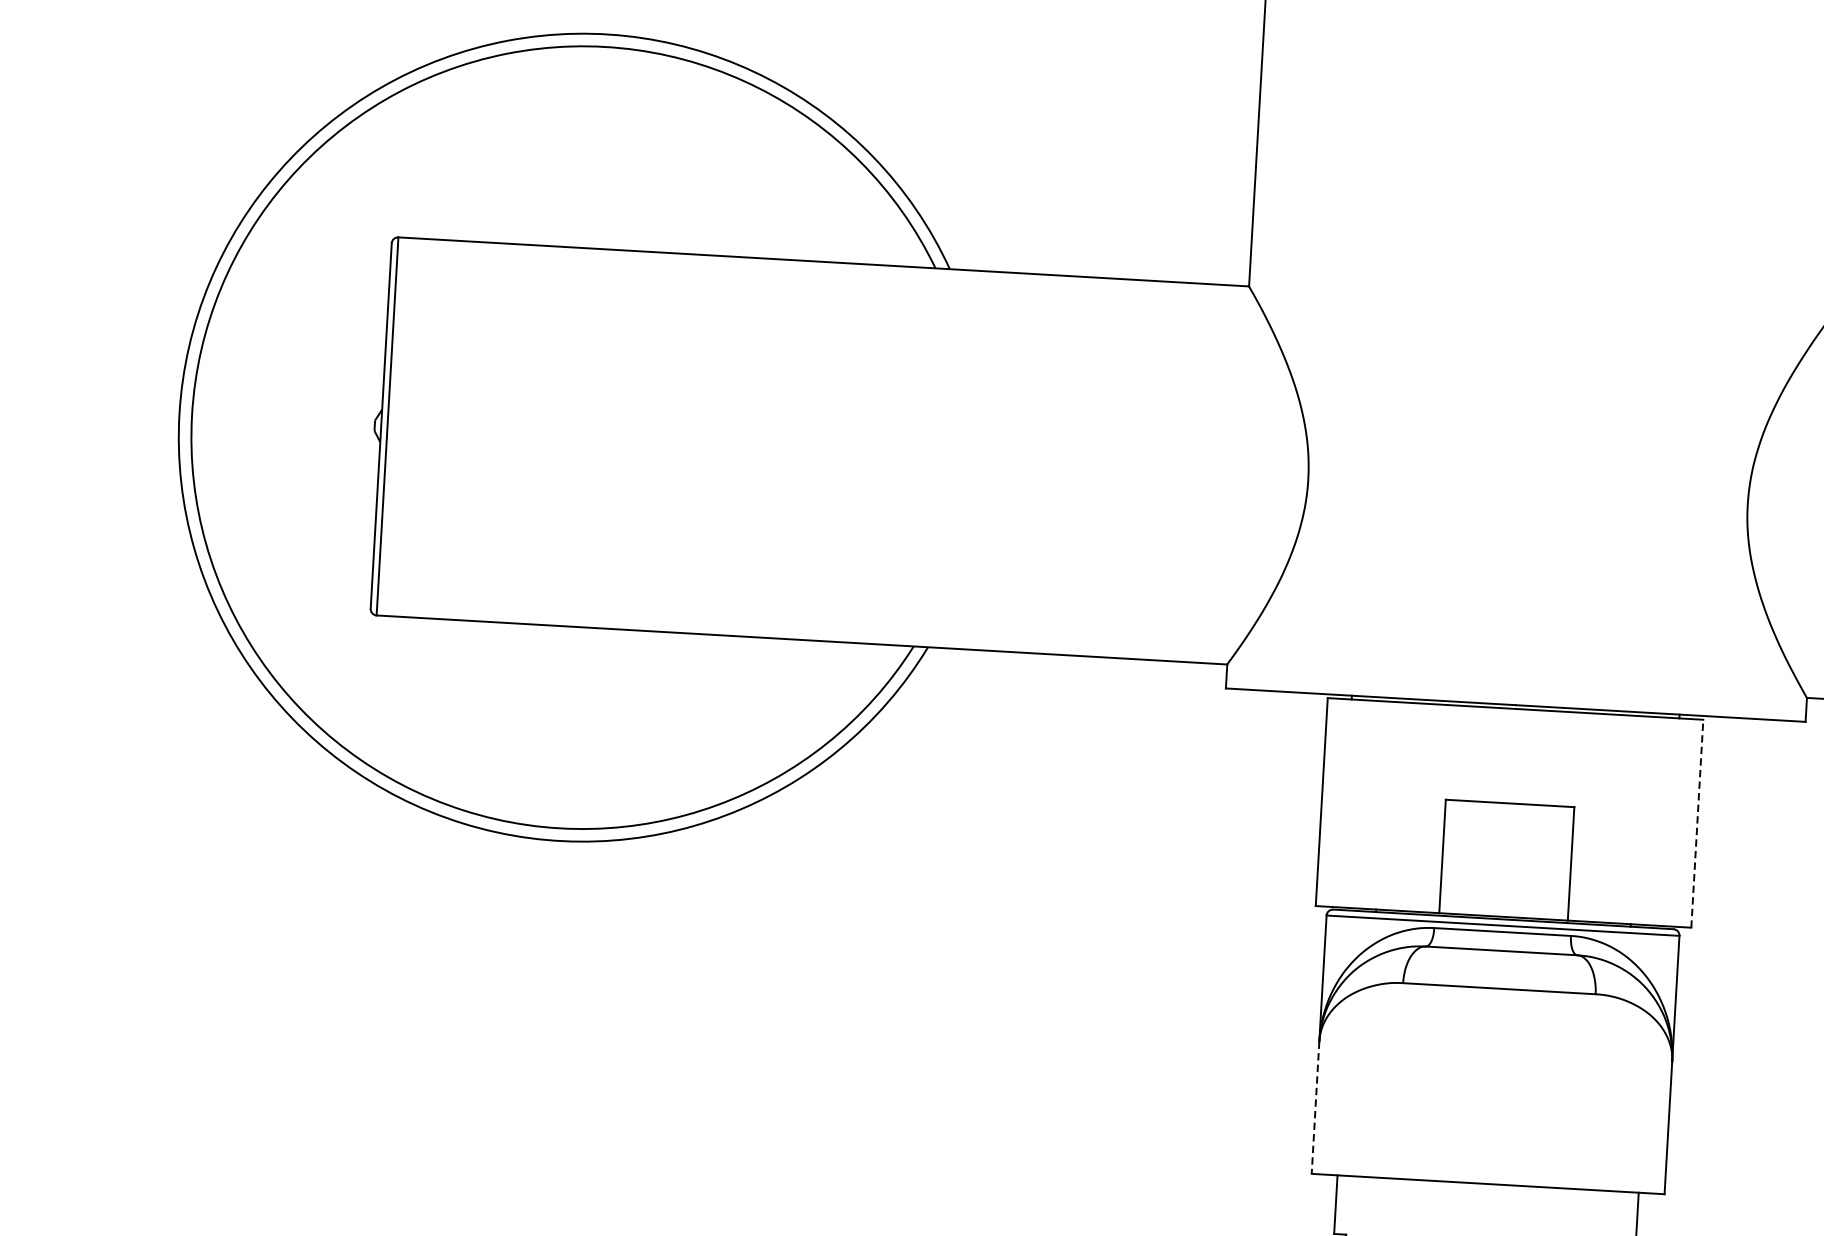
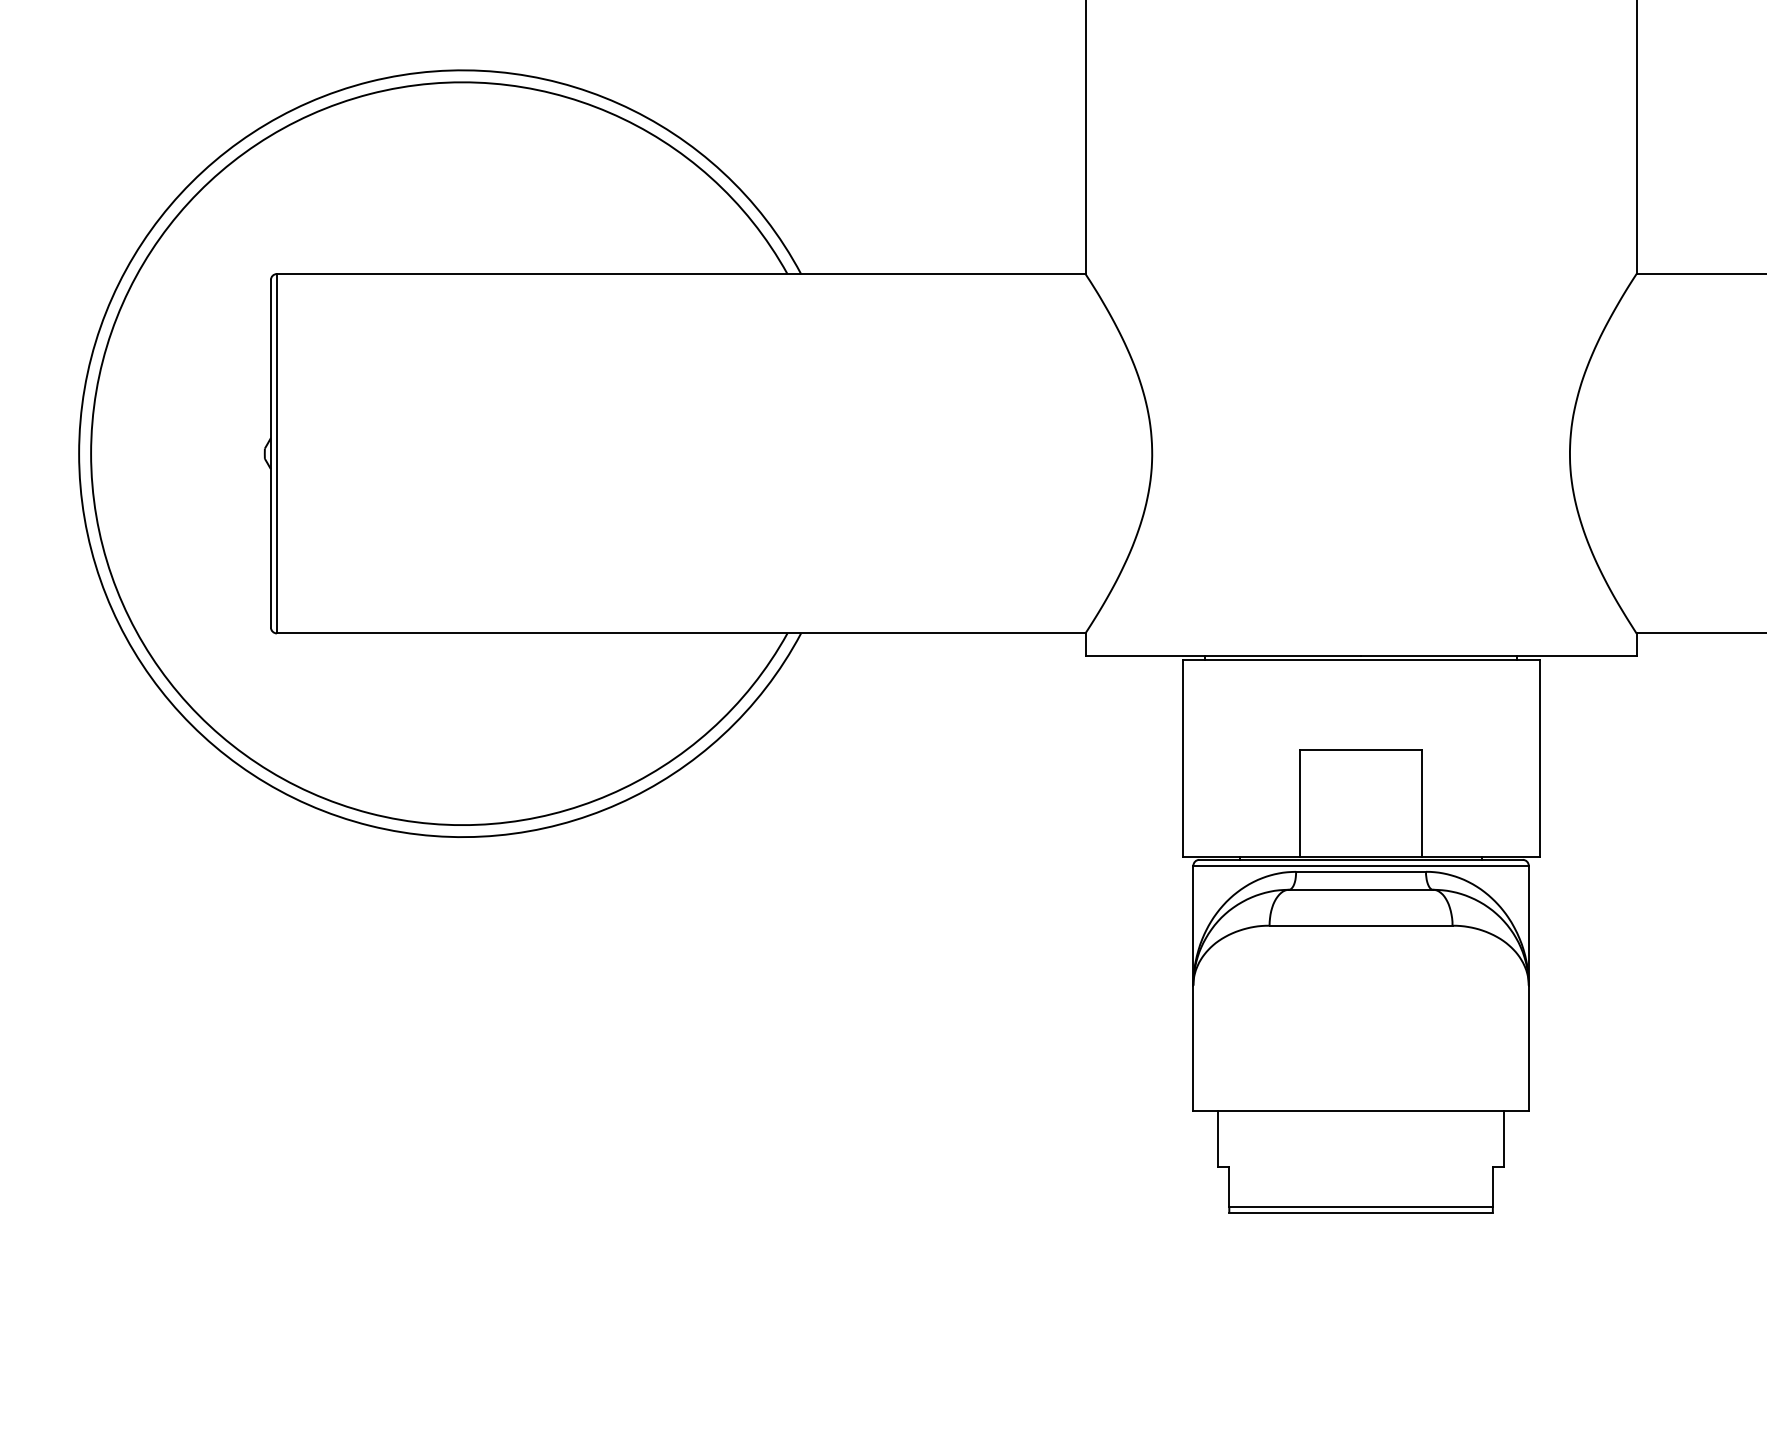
line: (1697, 823) -> (1539, 758), dashed -> solid
line: (1315, 1107) -> (1193, 1048), dashed -> solid

